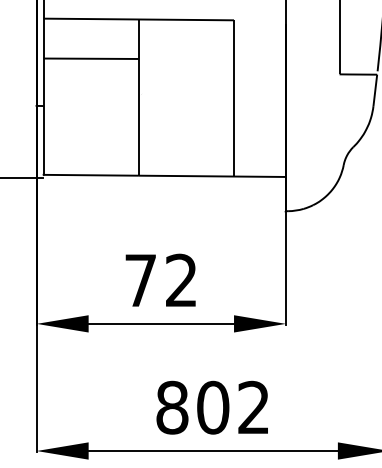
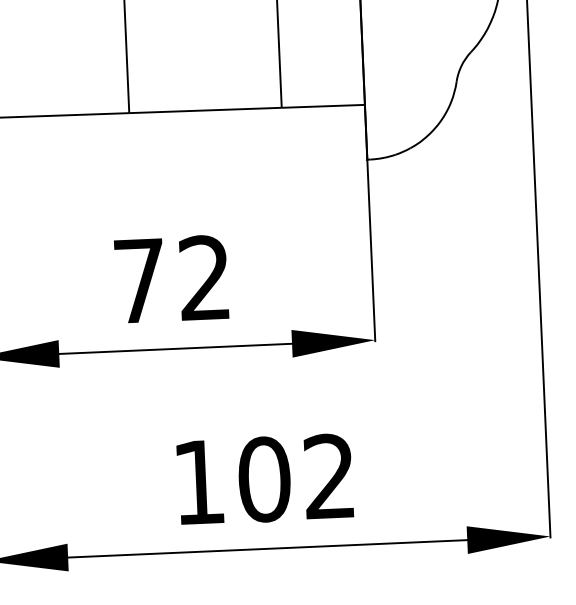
text: (172, 407) -> (199, 482), 802 -> 102

